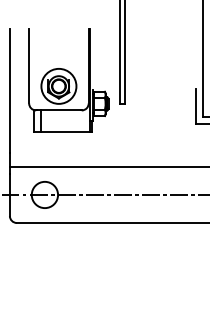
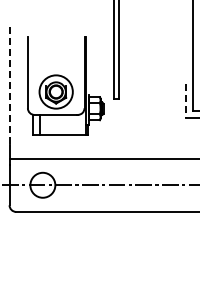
part: (68, 79) -> (65, 85), moved
line: (9, 91) -> (9, 86), solid -> dashed
line: (195, 105) -> (186, 100), solid -> dashed

